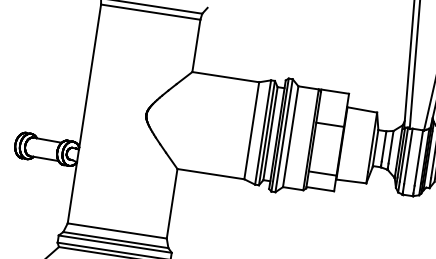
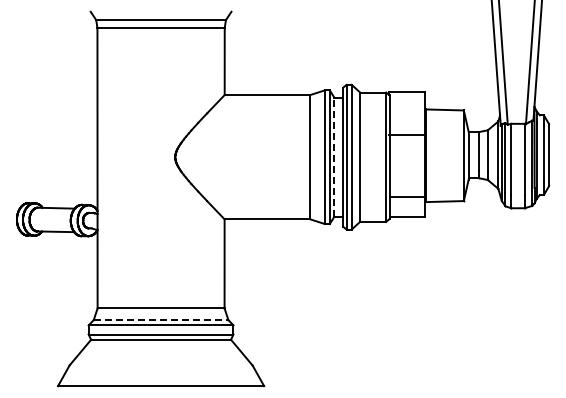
line: (270, 133) -> (334, 157), solid -> dashed
line: (116, 240) -> (161, 320), solid -> dashed

